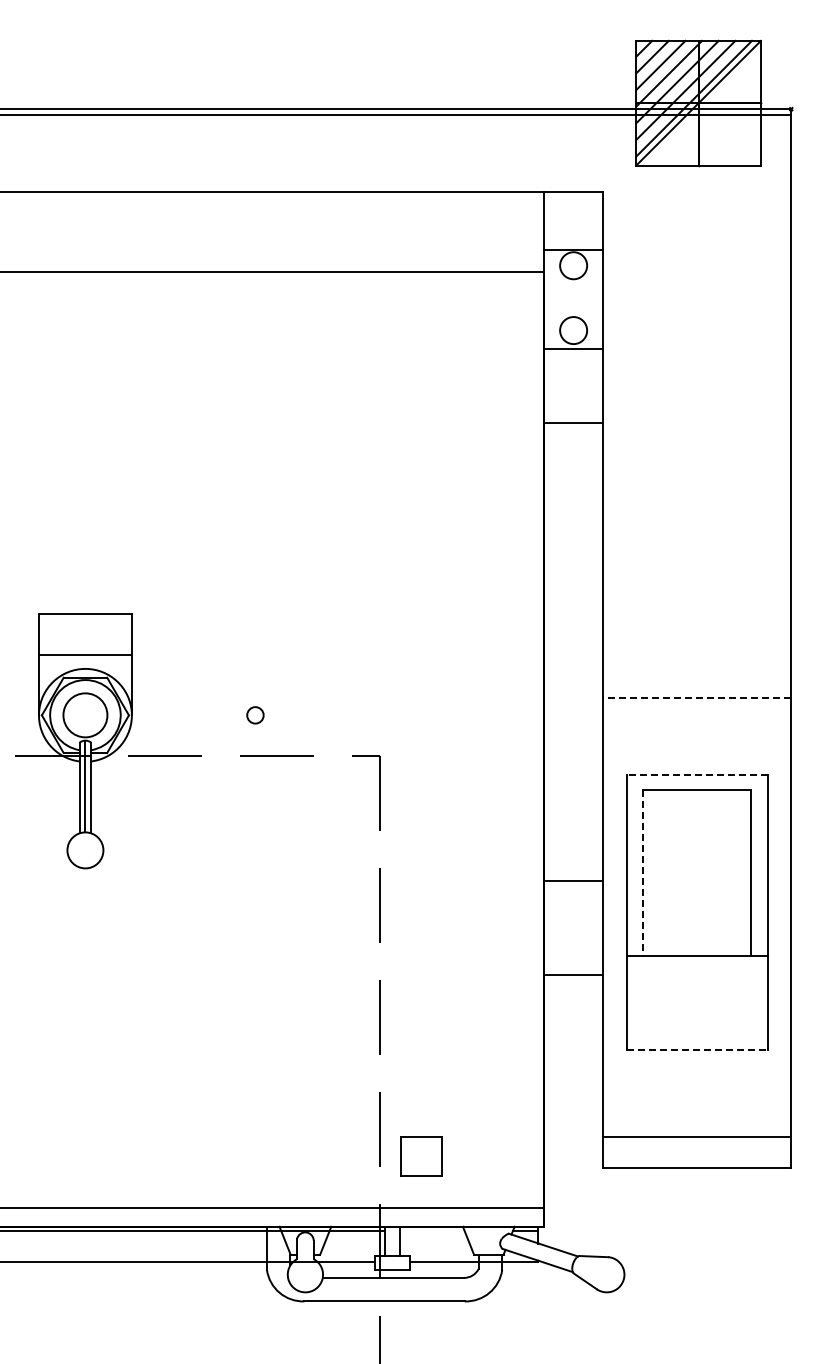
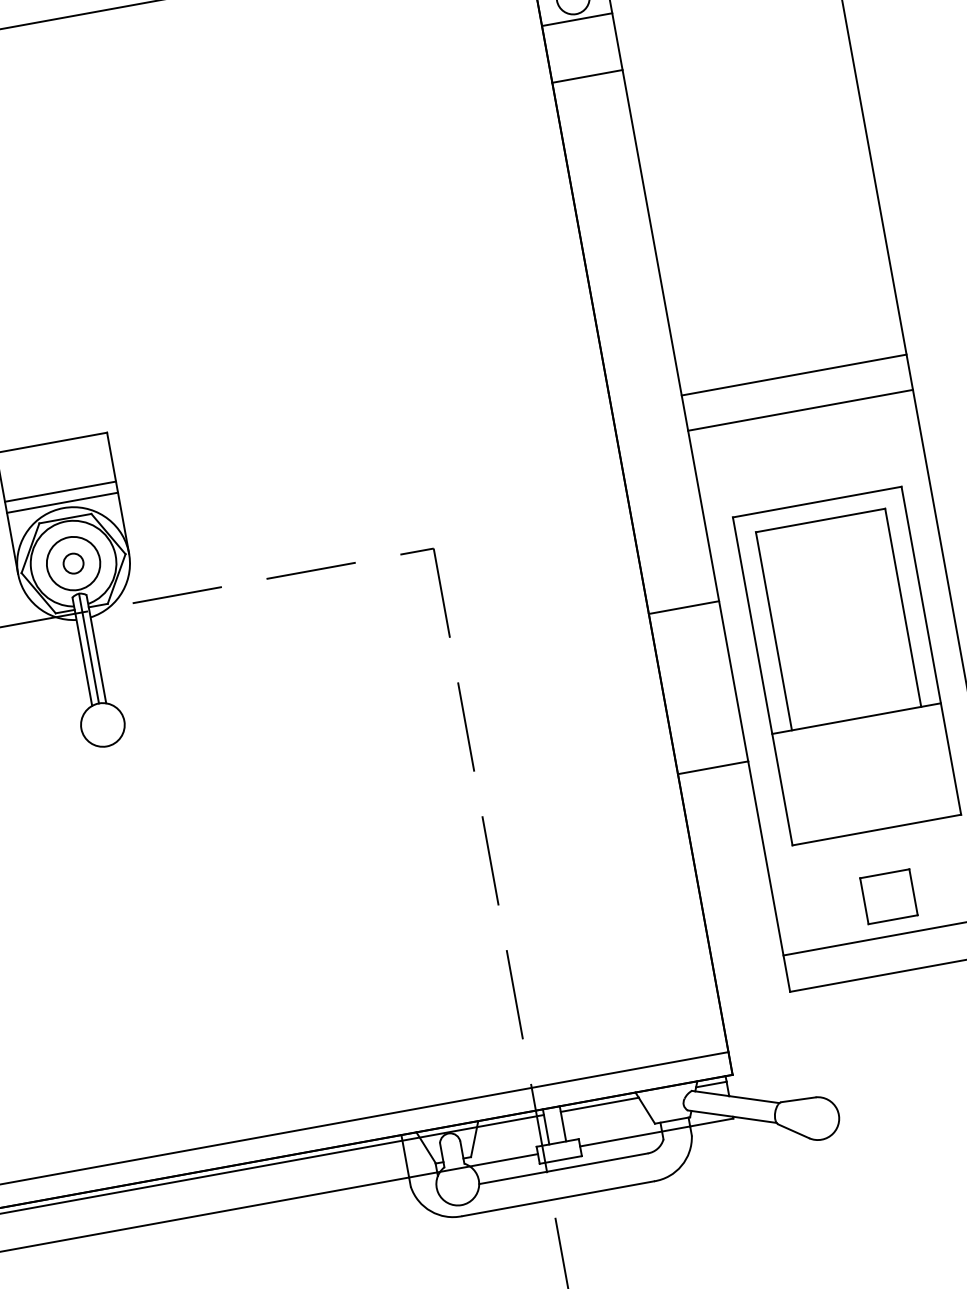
line: (573, 423) -> (587, 76), moved
line: (84, 664) -> (61, 503), added
line: (697, 668) -> (794, 374), added
line: (696, 698) -> (799, 410), dashed -> solid
circle: (255, 715) -> (73, 563), moved
line: (697, 775) -> (817, 502), dashed -> solid
line: (643, 873) -> (774, 631), dashed -> solid
line: (573, 880) -> (683, 607), moved
line: (697, 1049) -> (877, 829), dashed -> solid
part: (421, 1156) -> (889, 896), moved
line: (432, 1231) -> (600, 1104), added

